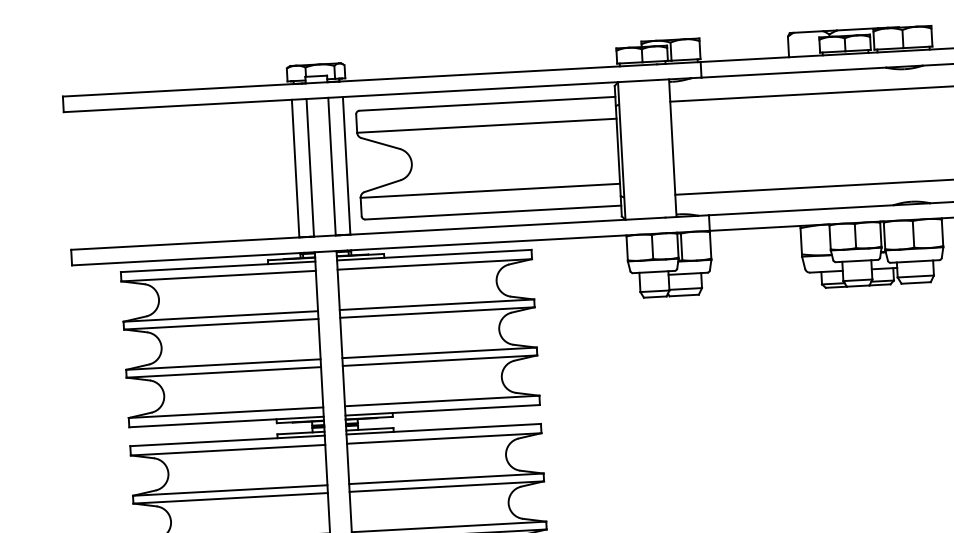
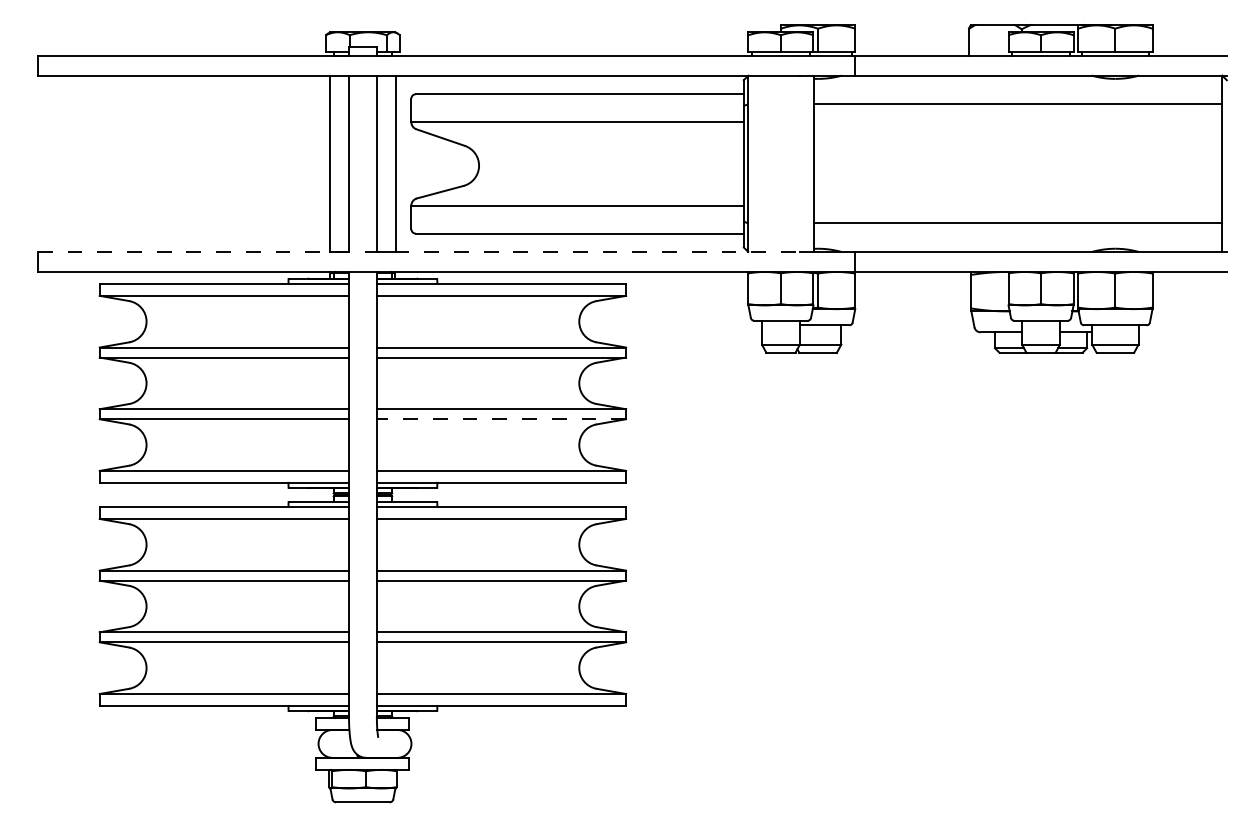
line: (368, 234) -> (418, 252), solid -> dashed
line: (440, 360) -> (501, 419), solid -> dashed

